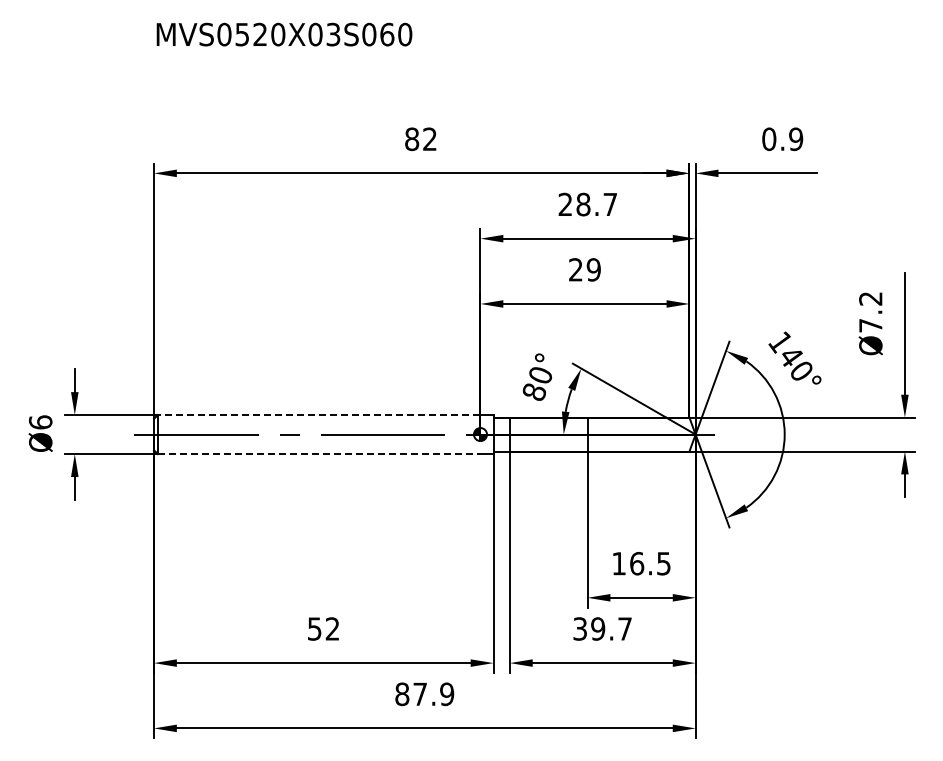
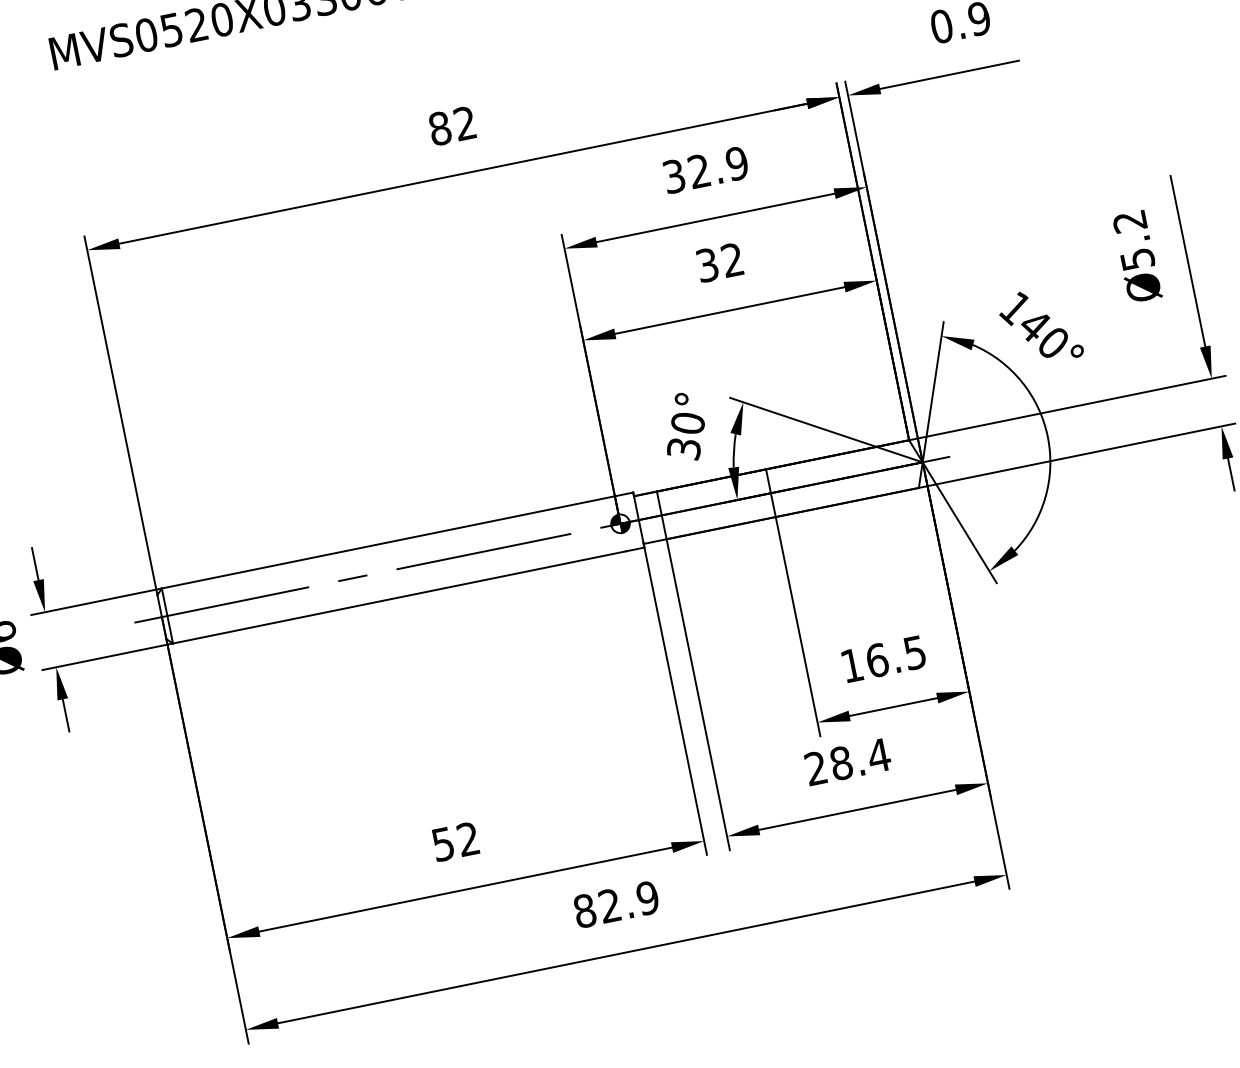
text: (587, 204) -> (705, 170), 28.7 -> 32.9
text: (584, 269) -> (719, 262), 29 -> 32
text: (870, 325) -> (1137, 259), Ø7.2 -> Ø5.2
text: (533, 392) -> (682, 449), 80° -> 30°
line: (318, 414) -> (387, 541), dashed -> solid
line: (319, 454) -> (400, 597), dashed -> solid
text: (602, 628) -> (847, 761), 39.7 -> 28.4
text: (419, 693) -> (608, 904), 87.9 -> 82.9

